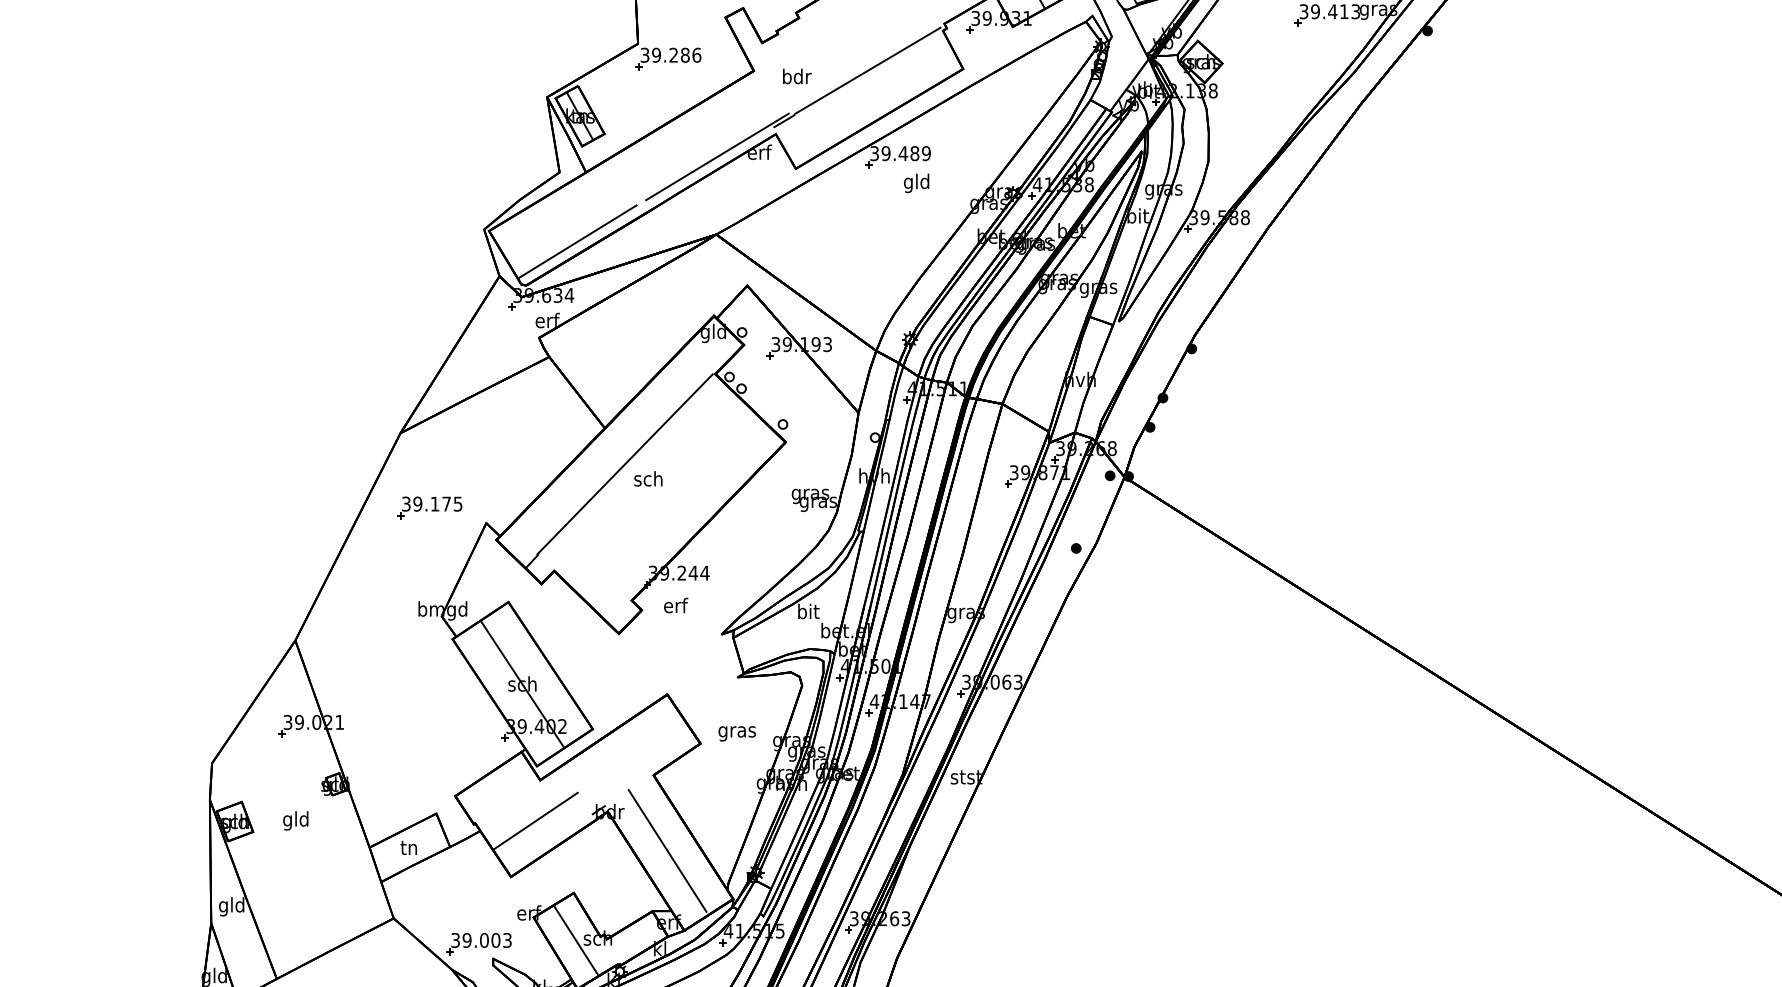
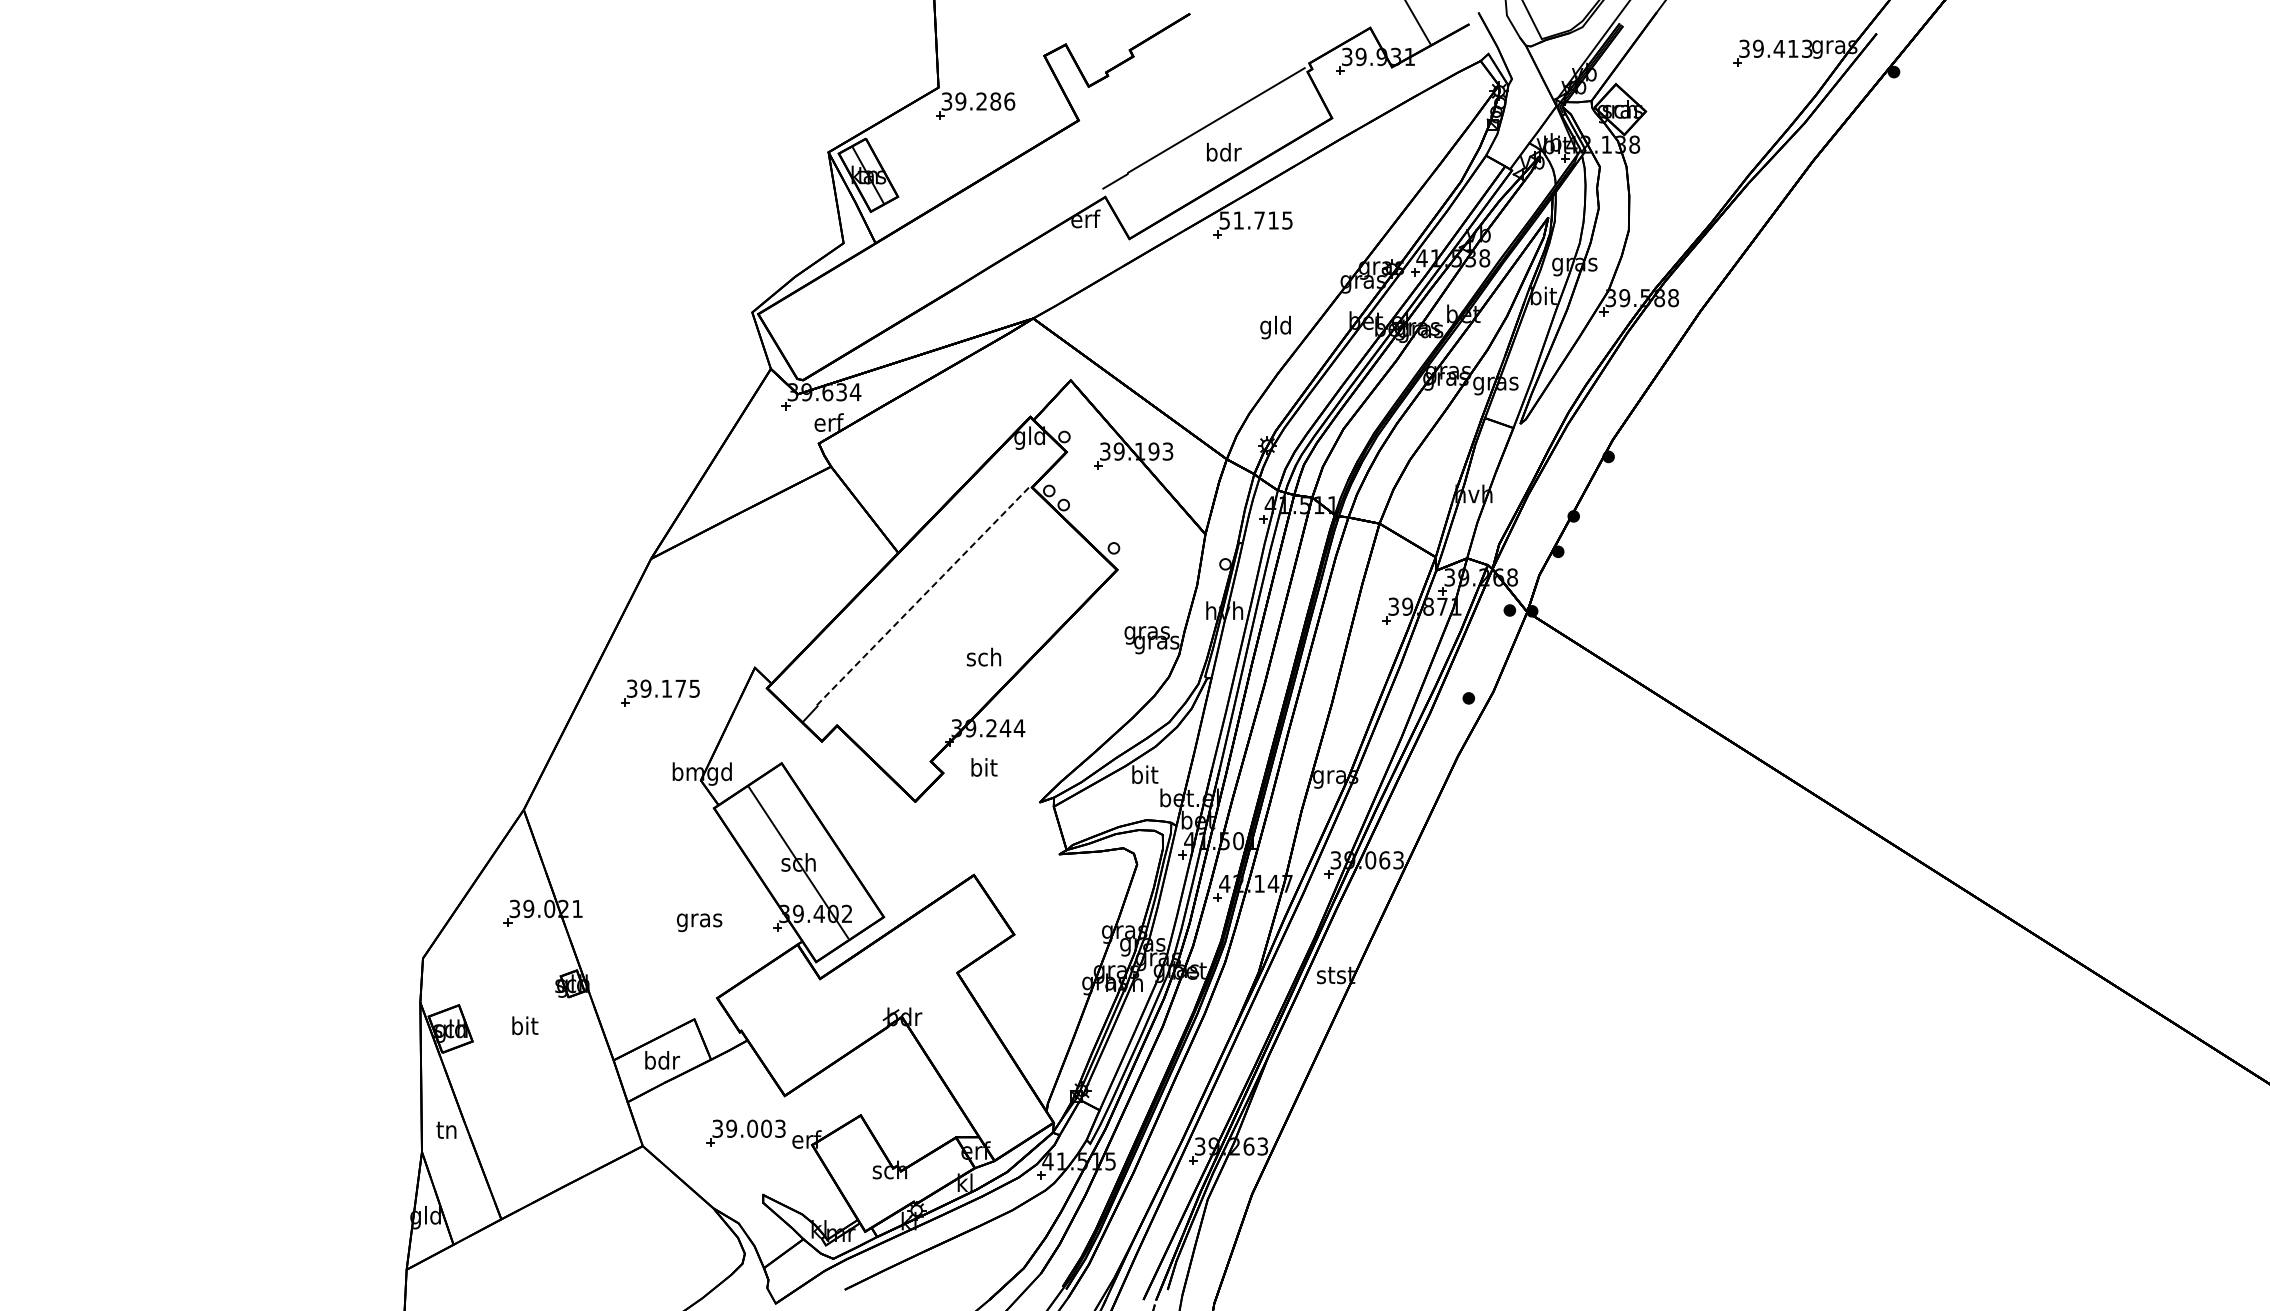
text: (797, 75) -> (1224, 151), moved
text: (900, 153) -> (1256, 220), 39.489 -> 51.715
line: (717, 156) -> (1034, 224), removed
text: (916, 183) -> (1275, 327), moved
line: (577, 241) -> (865, 326), removed
line: (624, 464) -> (922, 596), solid -> dashed
text: (647, 478) -> (983, 656), moved
part: (429, 507) -> (660, 692), moved
text: (676, 605) -> (984, 767), erf -> bit
text: (737, 733) -> (699, 922), moved
text: (295, 820) -> (524, 1027), gld -> bit
line: (535, 821) -> (814, 1028), removed
text: (409, 847) -> (662, 1060), tn -> bdr
line: (667, 850) -> (974, 1064), removed
text: (231, 906) -> (446, 1131), gld -> tn
line: (576, 940) -> (863, 1172), removed
part: (478, 943) -> (745, 1132), moved

